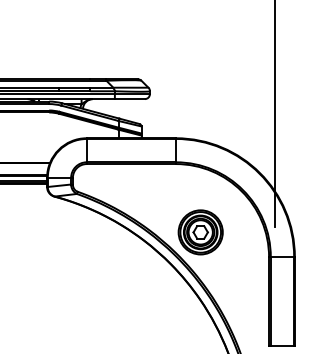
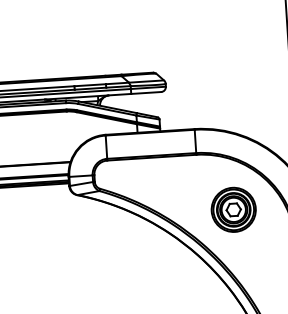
part: (200, 232) -> (233, 209), moved

